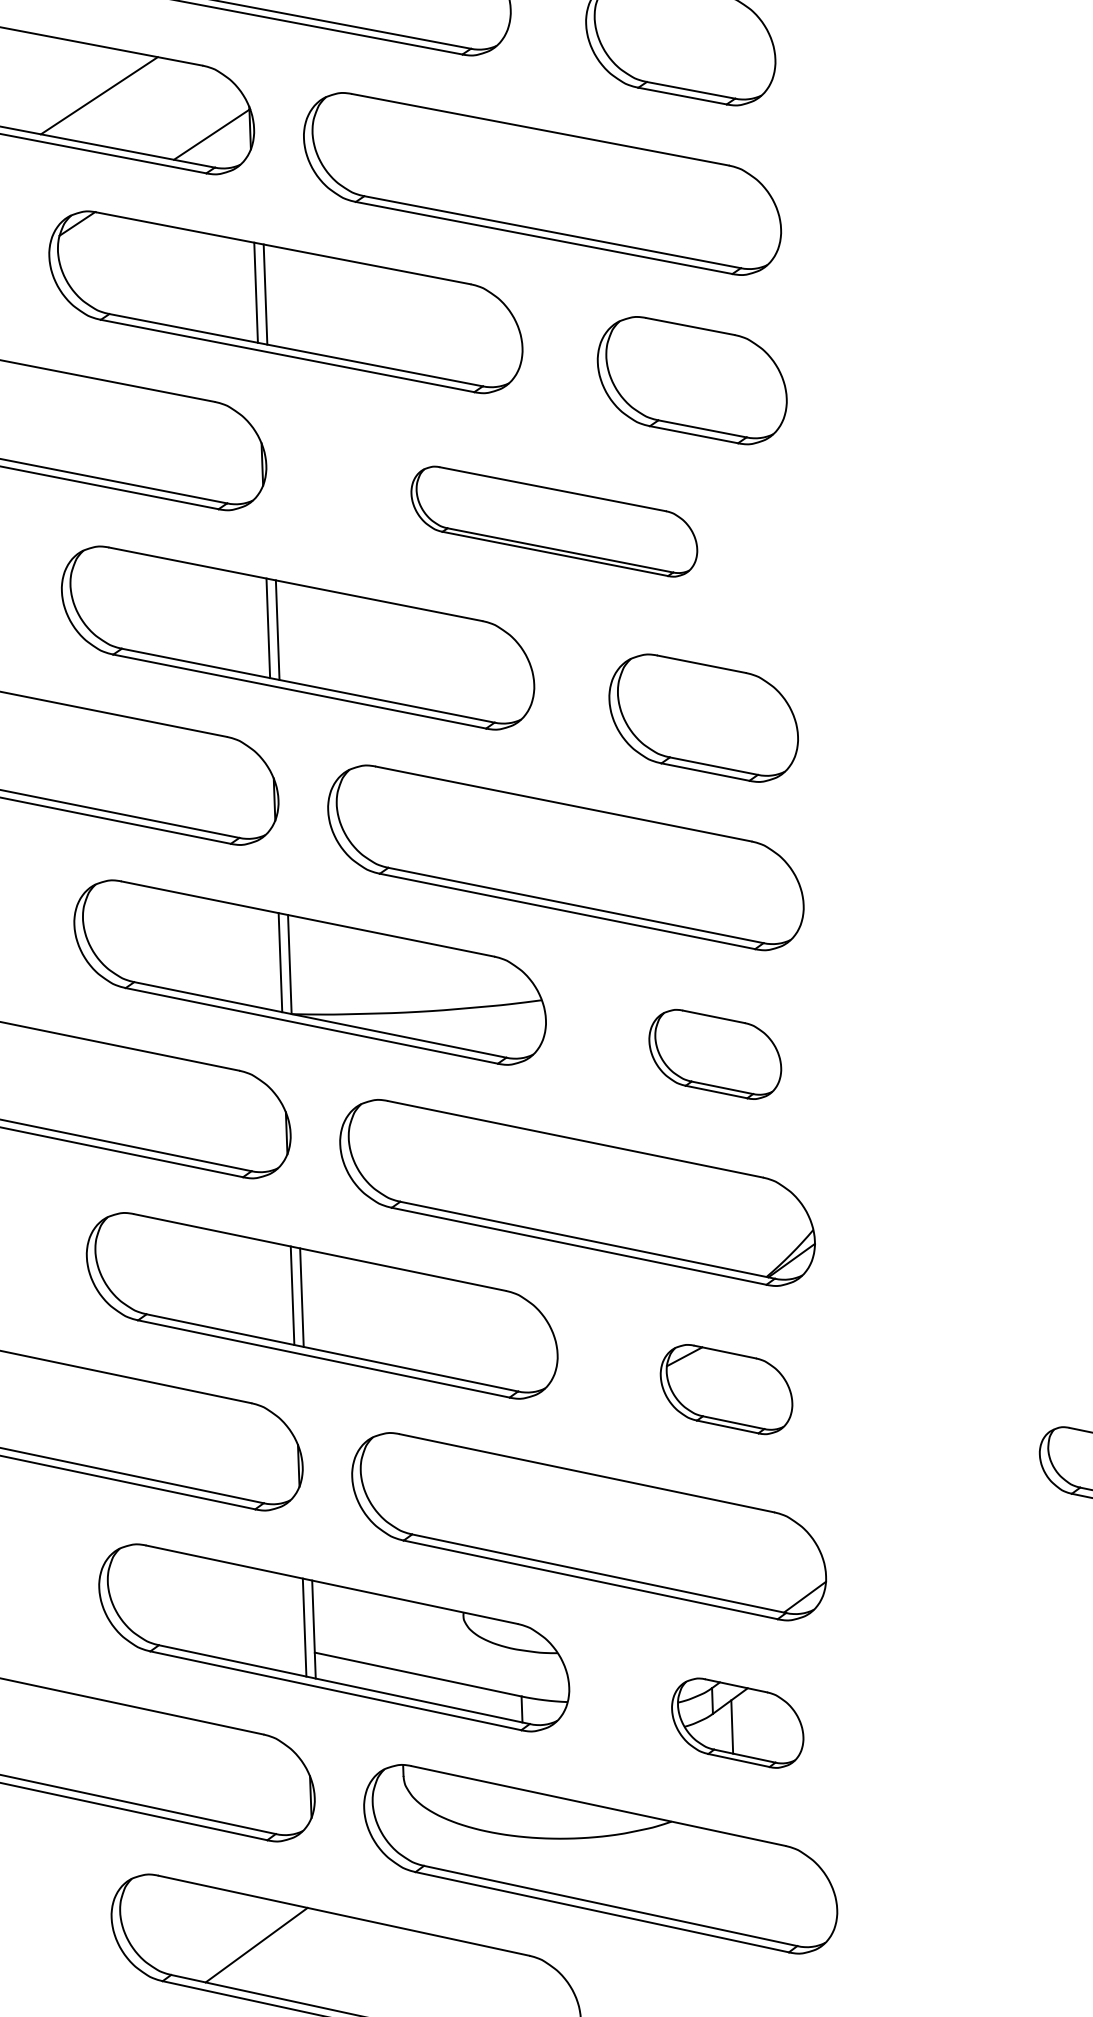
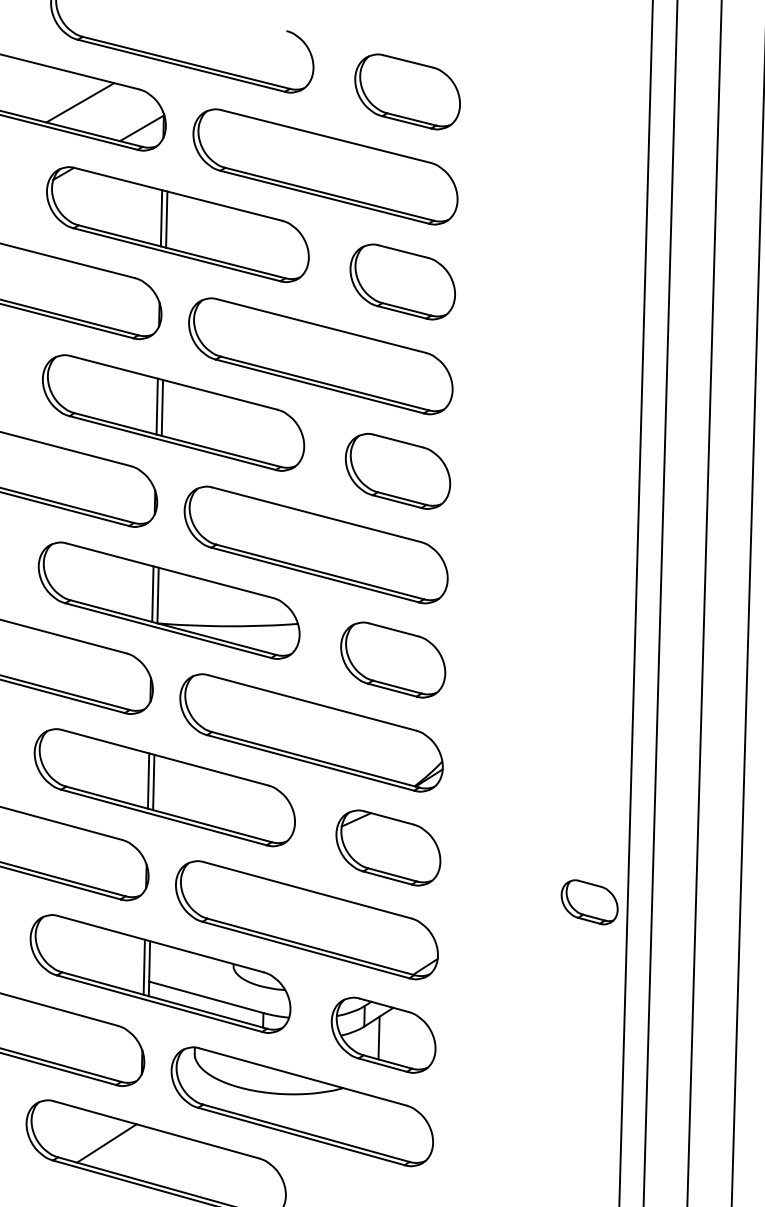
part: (553, 521) -> (320, 356), size x1.67
part: (715, 1053) -> (393, 659), size x1.43
part: (726, 1388) -> (388, 847), size x1.43
part: (737, 1721) -> (383, 1034), size x1.43

